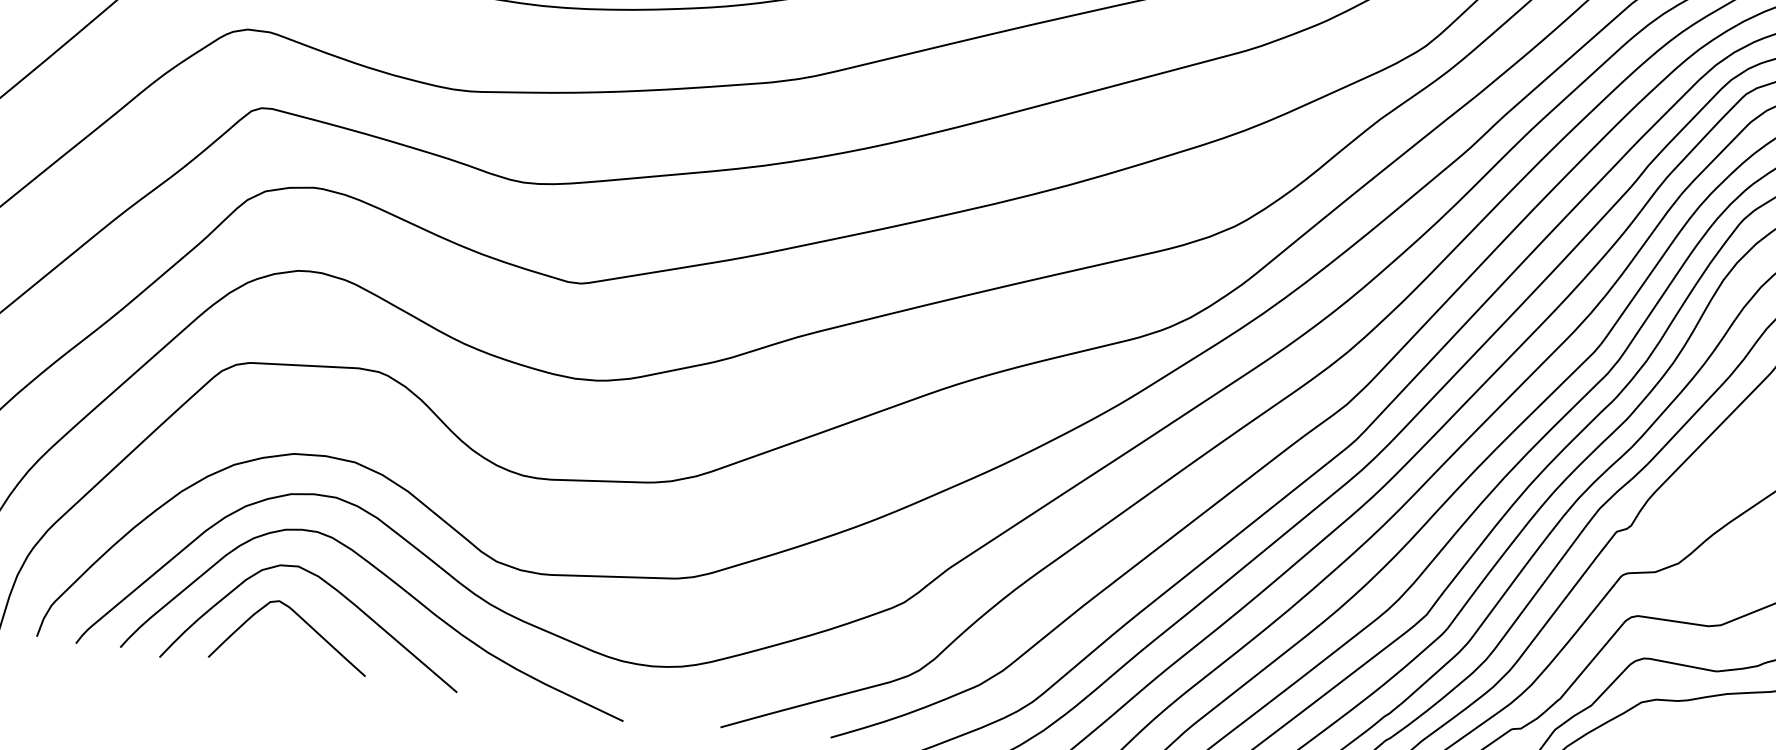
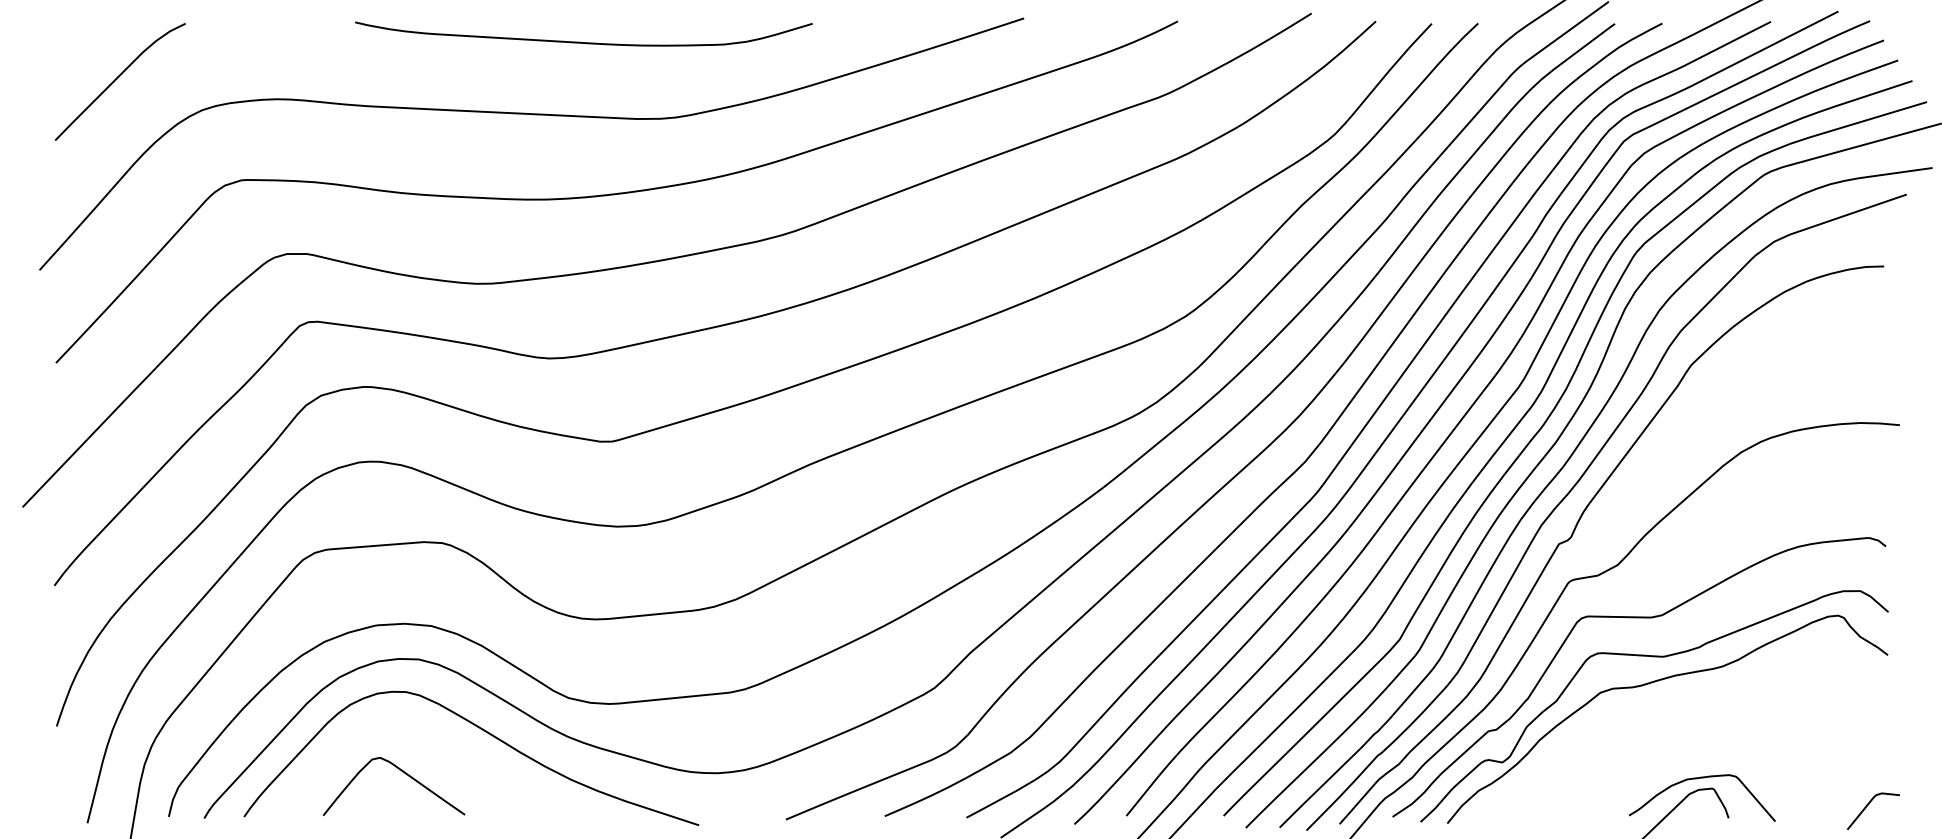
curve: (337, 592) -> (430, 743), removed

